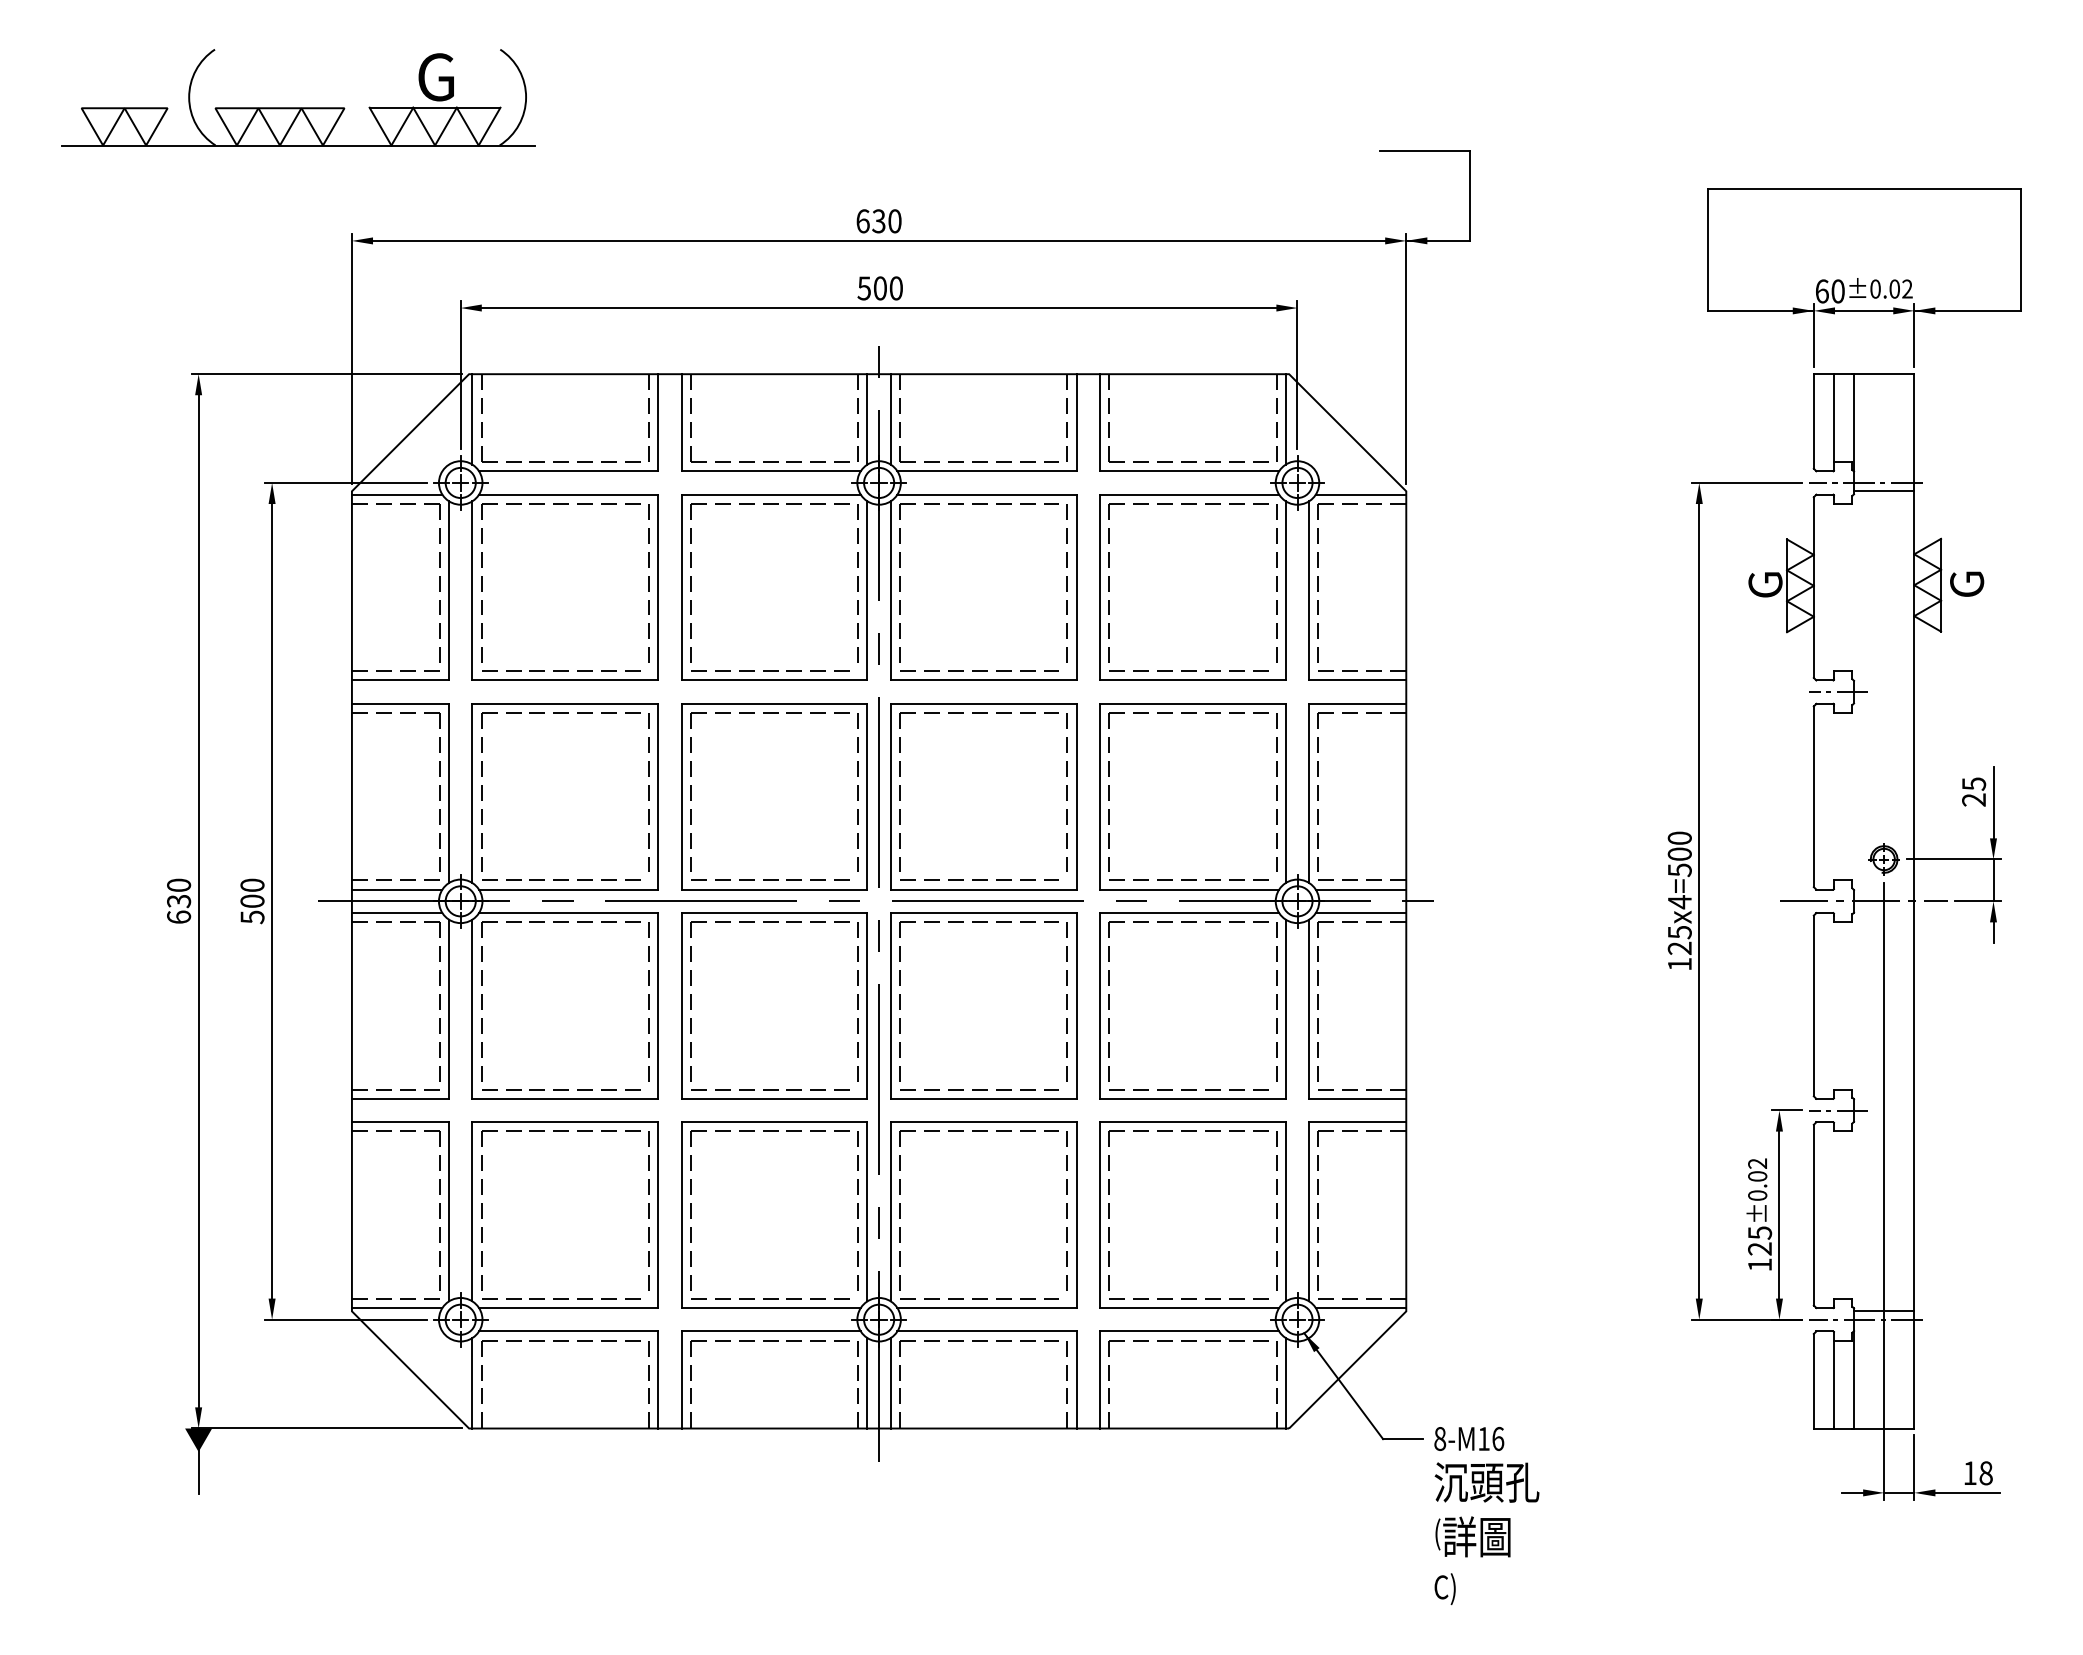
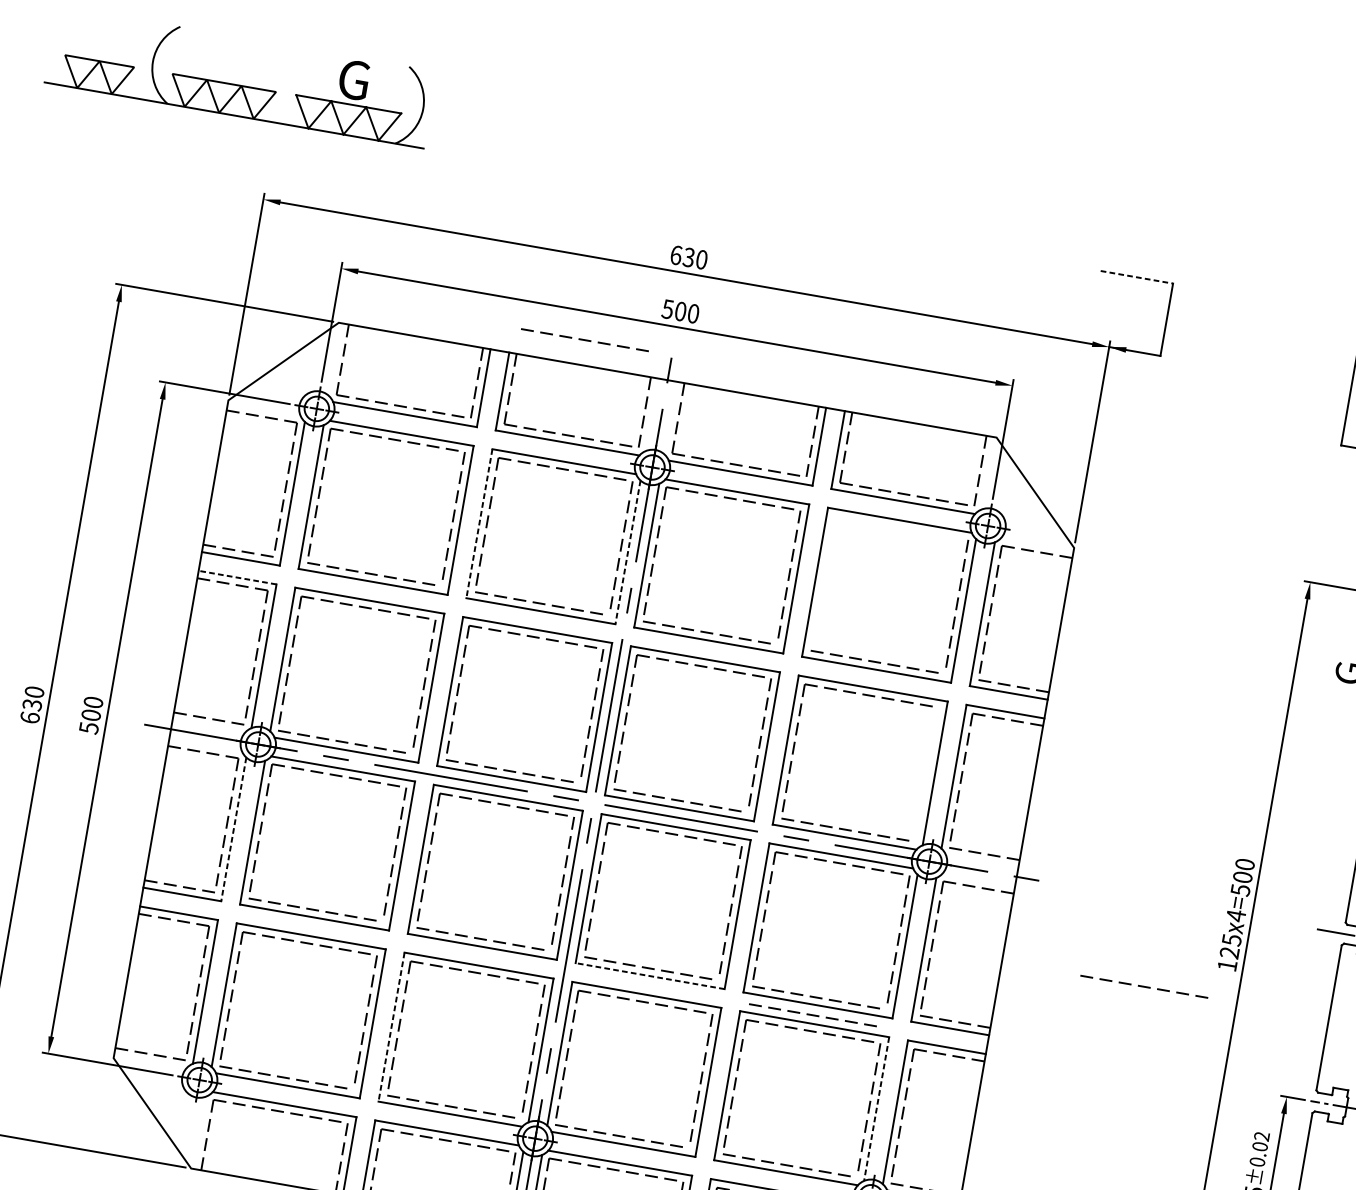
line: (1425, 150) -> (1137, 277), solid -> dashed
line: (770, 342) -> (585, 339), added
line: (472, 419) -> (335, 359), removed
line: (867, 419) -> (652, 414), removed
line: (890, 419) -> (670, 418), removed
line: (1285, 419) -> (987, 473), removed
line: (396, 494) -> (263, 409), removed
line: (1360, 494) -> (1037, 544), removed
part: (1188, 504) -> (897, 528), removed
line: (681, 587) -> (479, 523), solid -> dashed
line: (867, 590) -> (628, 552), solid -> dashed
line: (400, 703) -> (237, 577), solid -> dashed
line: (1276, 792) -> (927, 771), removed
line: (396, 889) -> (208, 725), removed
line: (1360, 889) -> (981, 860), removed
line: (396, 913) -> (205, 745), removed
line: (1360, 913) -> (978, 880), removed
line: (1583, 1006) -> (1144, 986), added
line: (449, 1009) -> (234, 829), solid -> dashed
line: (983, 1098) -> (650, 975), solid -> dashed
line: (1188, 1111) -> (812, 1014), added
line: (1285, 1211) -> (876, 1108), solid -> dashed
line: (681, 1215) -> (391, 1027), solid -> dashed
line: (396, 1308) -> (149, 1062), removed
line: (472, 1383) -> (200, 1132), removed

